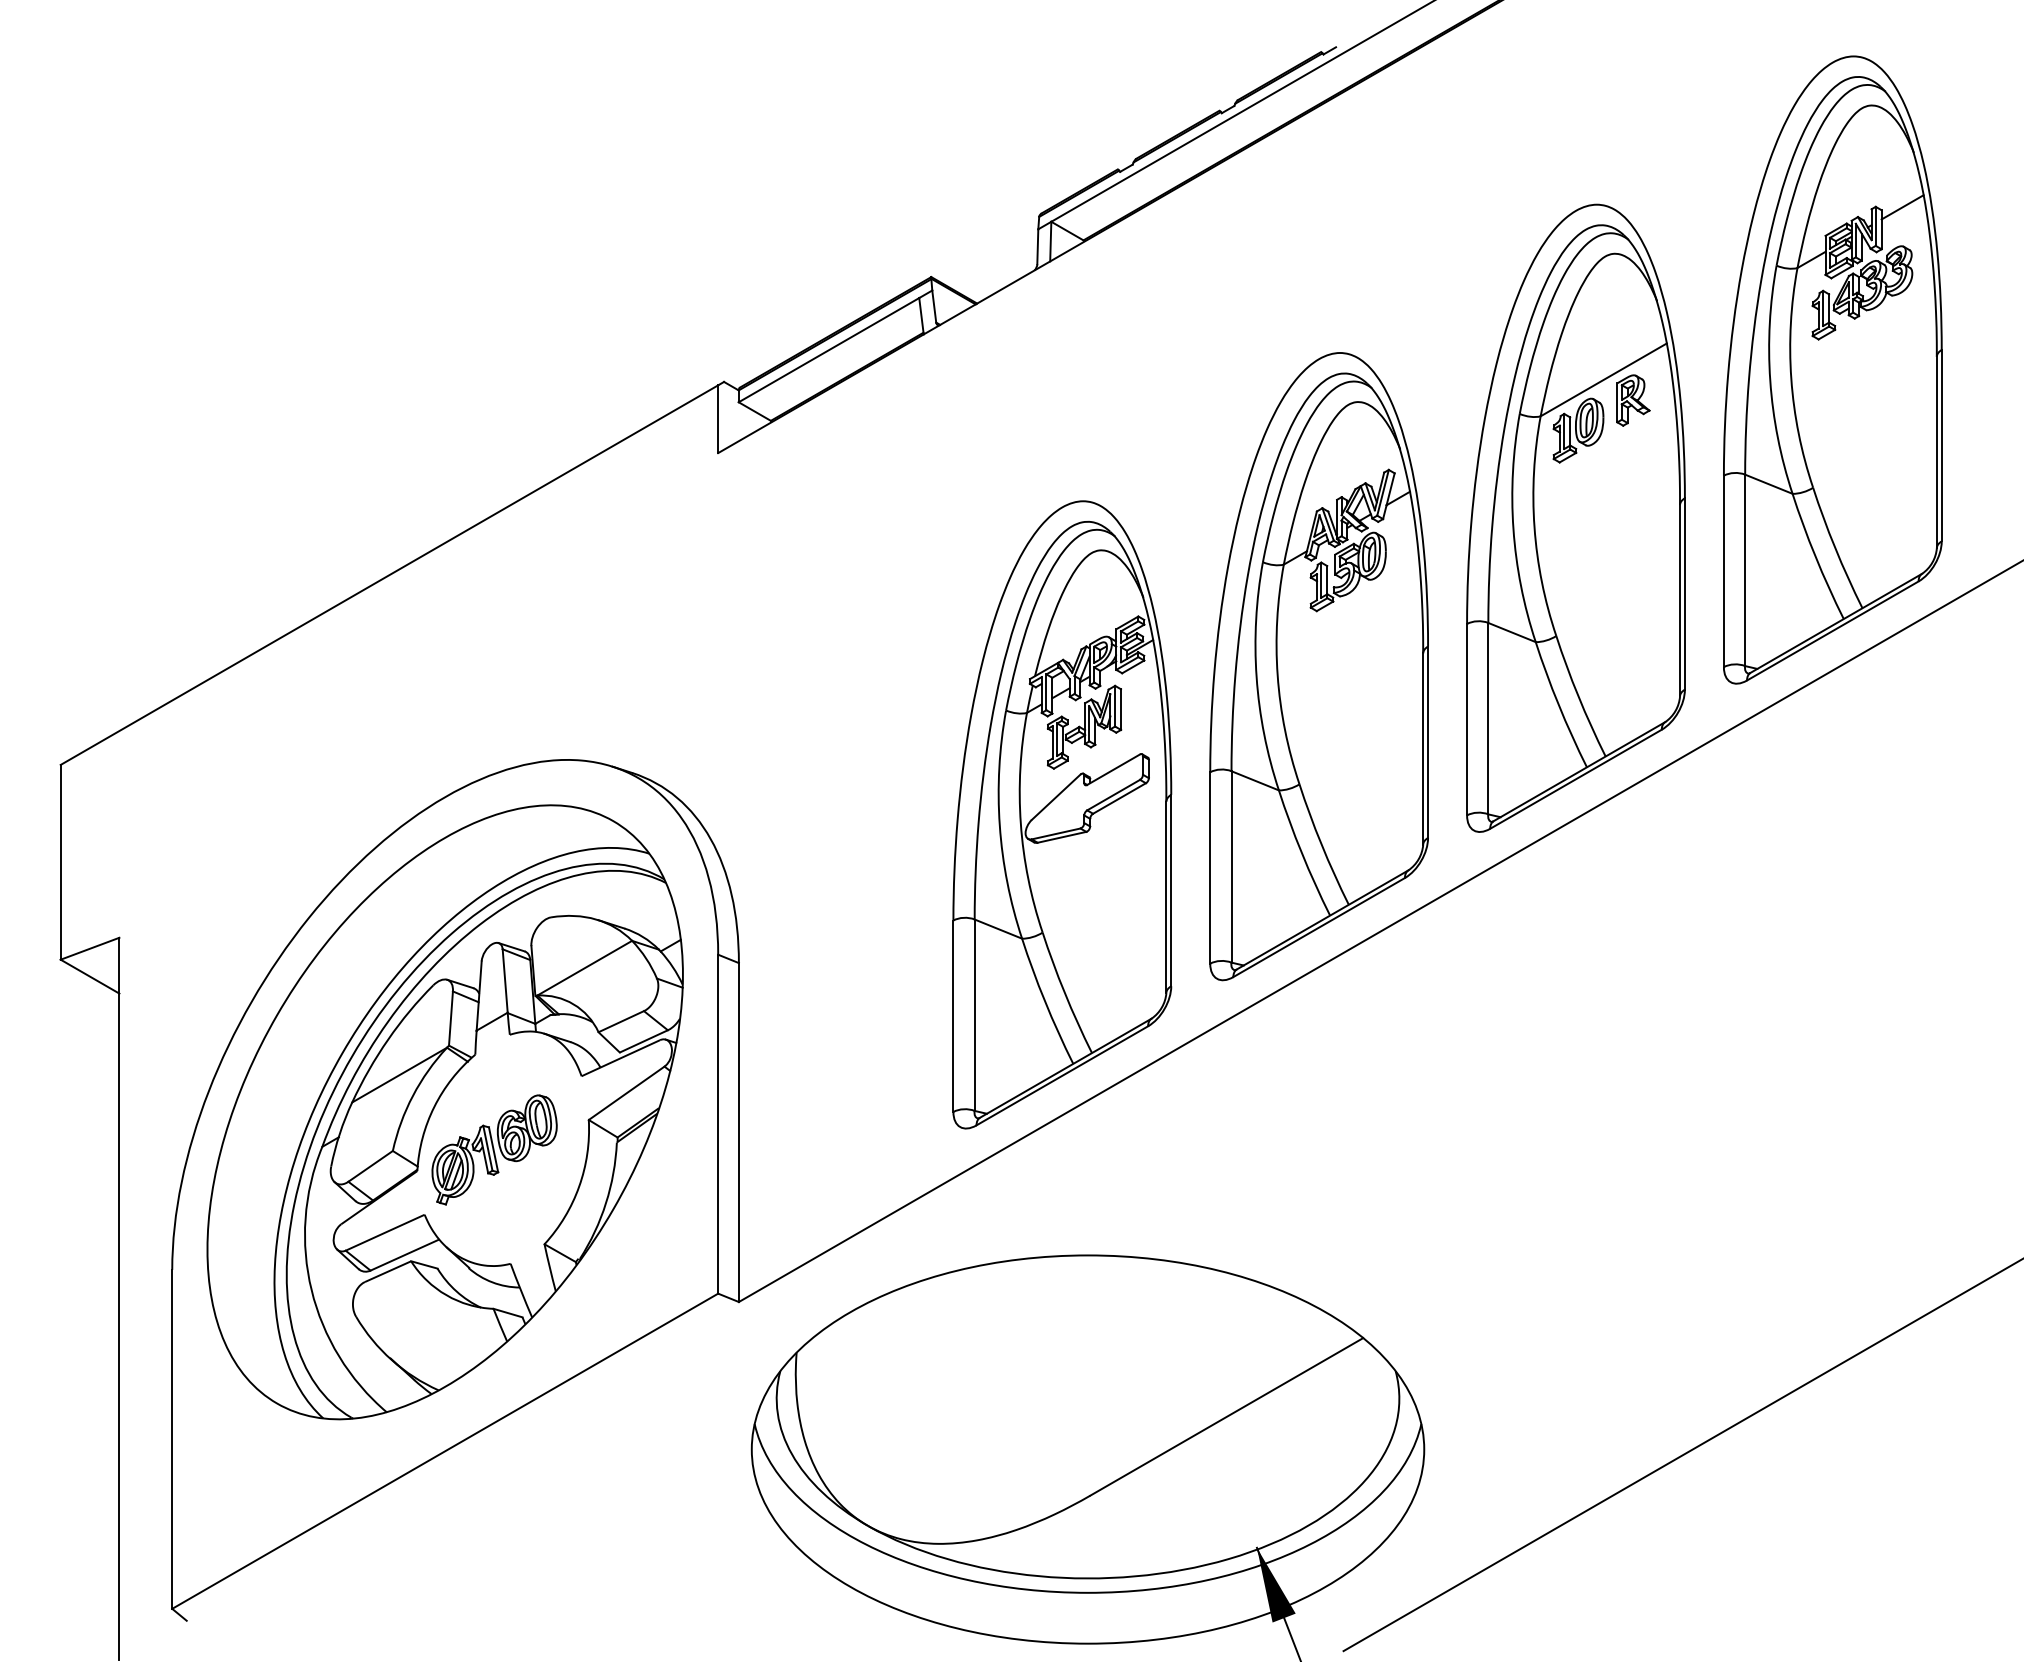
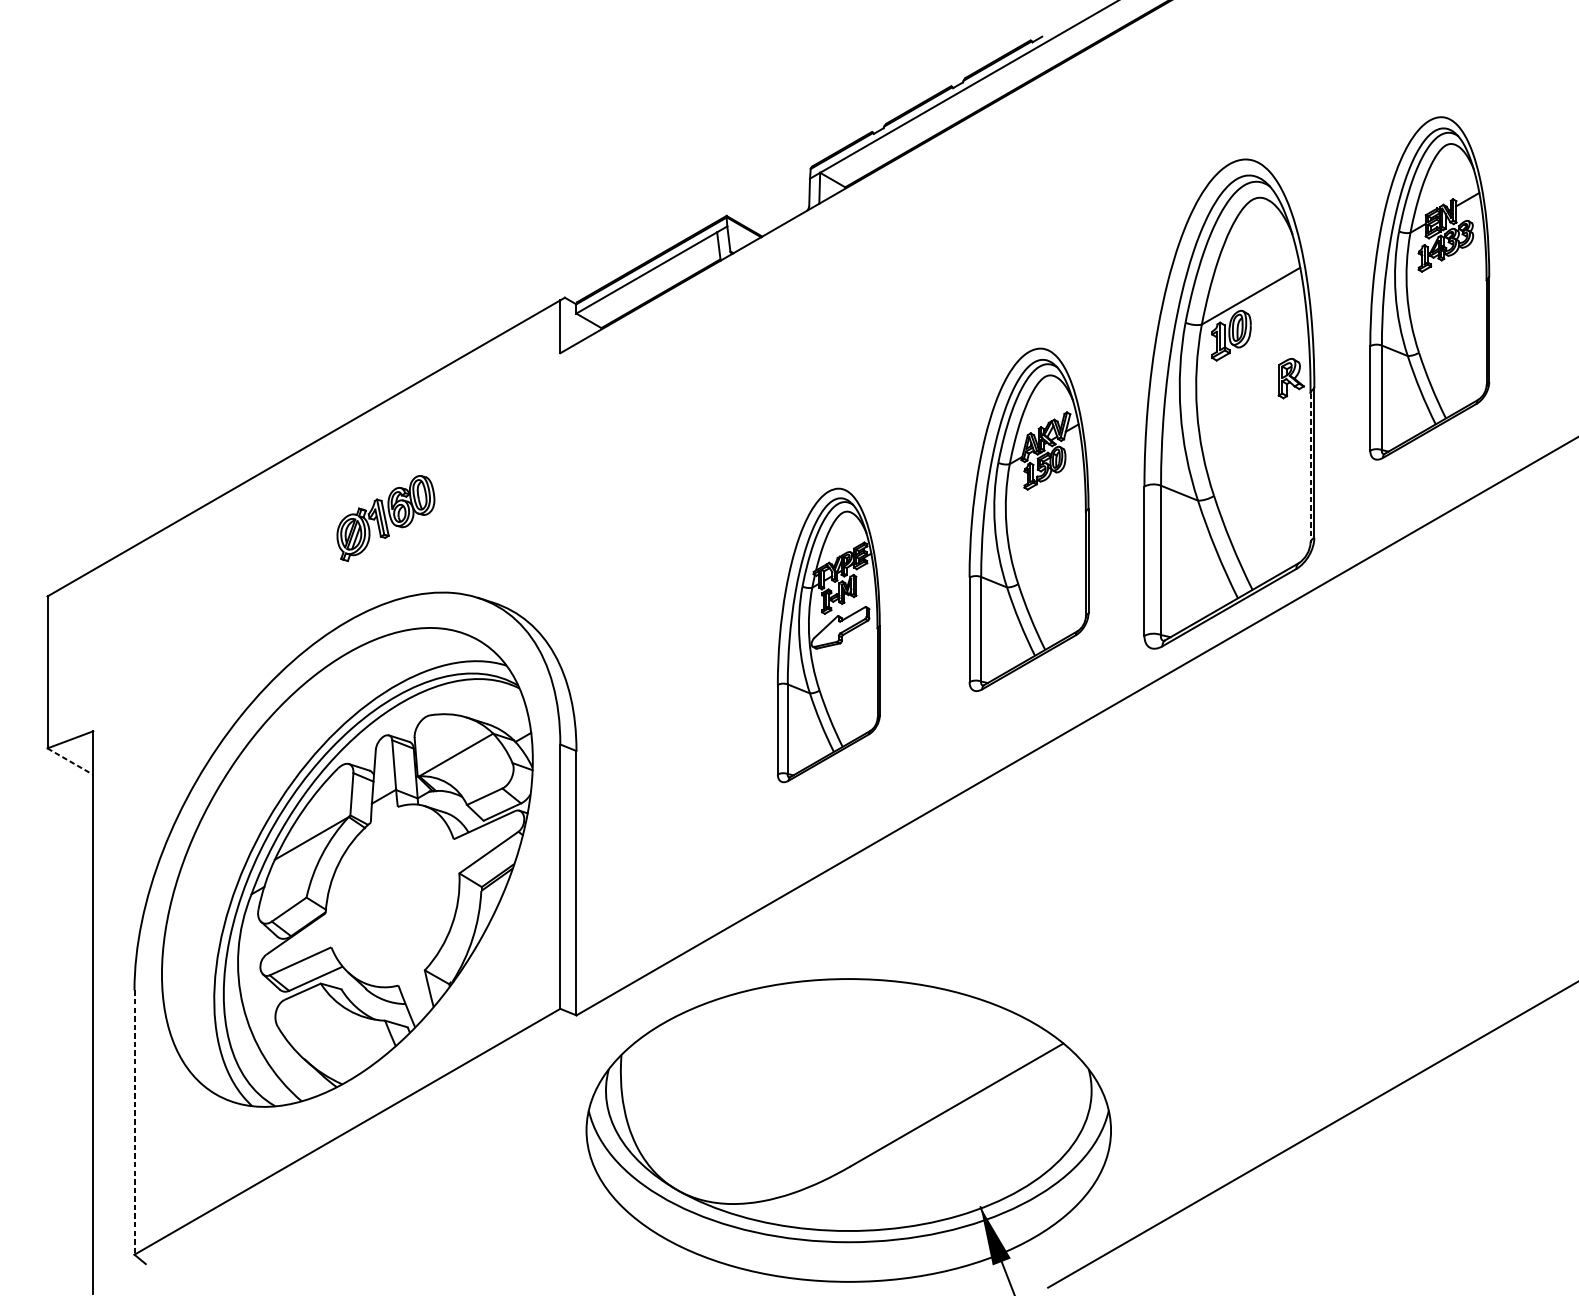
part: (1832, 369) -> (1429, 288), size x0.7
part: (1633, 400) -> (1291, 378), moved
line: (1680, 600) -> (1310, 468), solid -> dashed
part: (1318, 666) -> (1028, 519), size x0.7
part: (1062, 814) -> (828, 635), size x0.6
line: (90, 976) -> (70, 761), solid -> dashed
part: (494, 1149) -> (385, 518), moved
line: (172, 1439) -> (134, 1122), solid -> dashed

